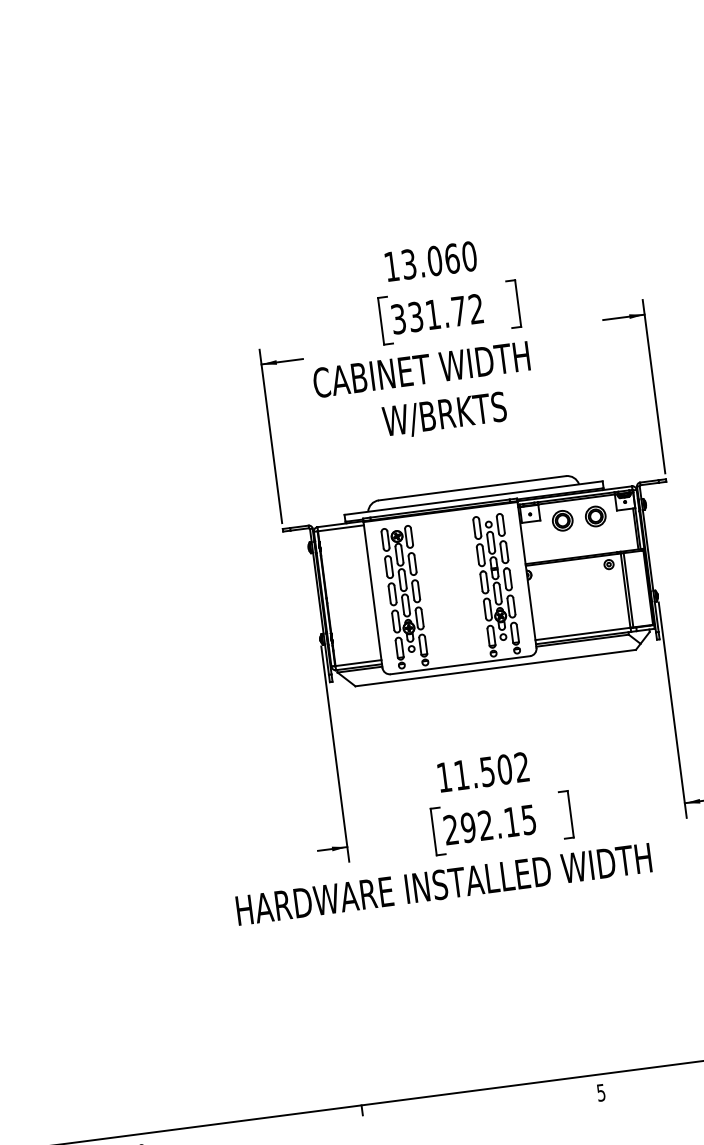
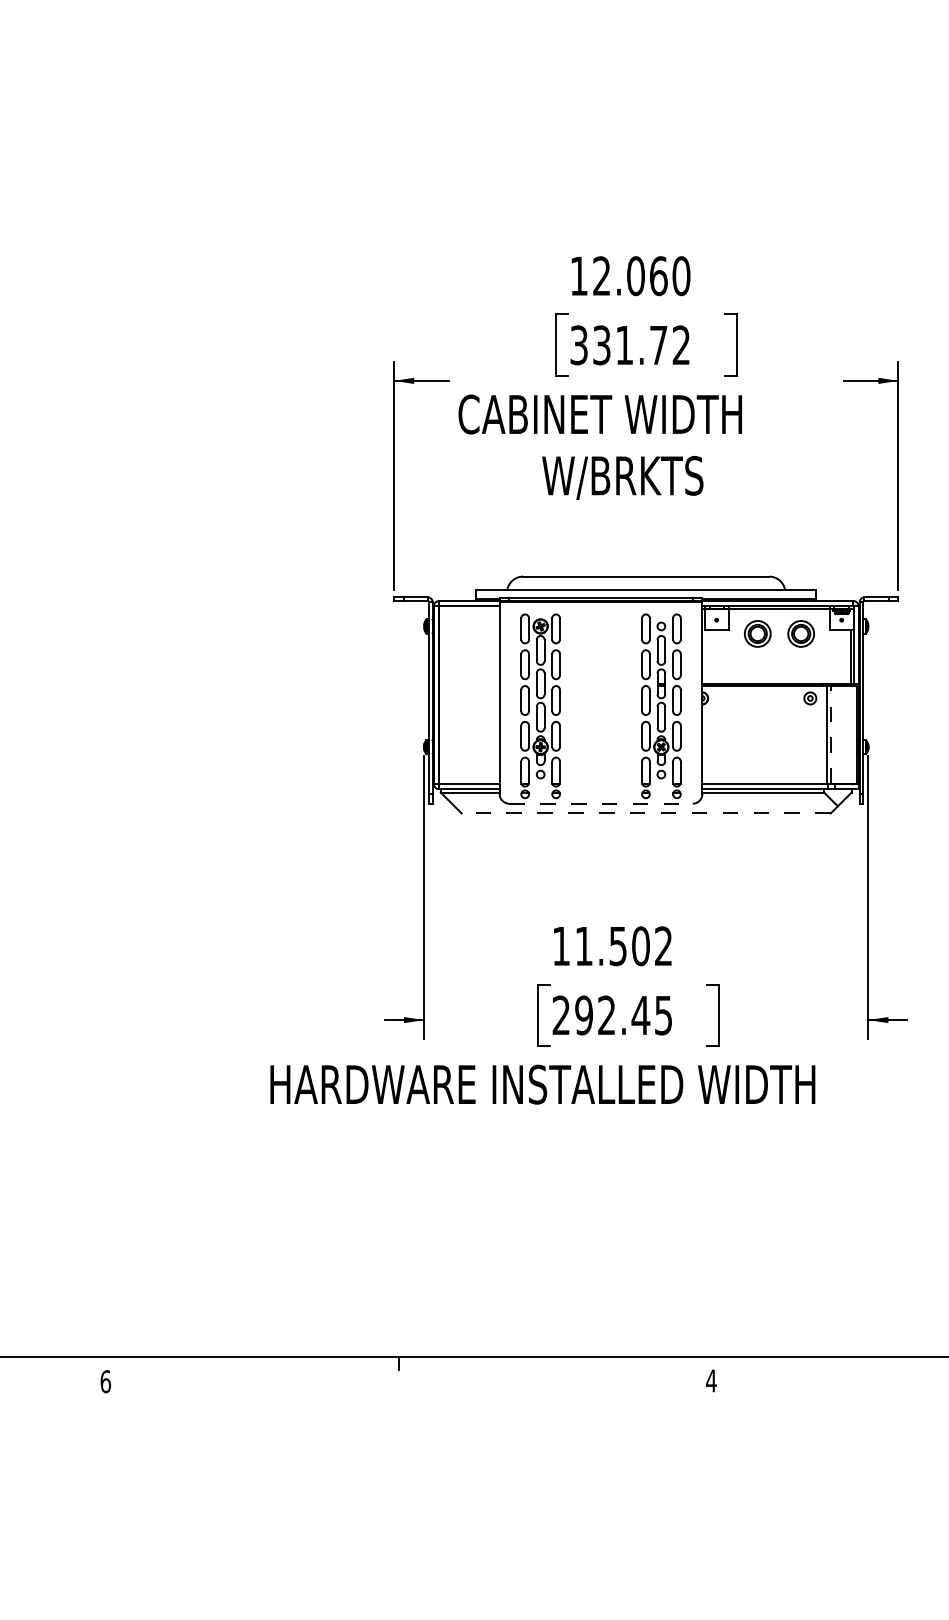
text: (408, 264) -> (601, 276), 13.060 -> 12.060
line: (628, 589) -> (831, 734), solid -> dashed
line: (460, 665) -> (601, 803), solid -> dashed
line: (495, 668) -> (646, 813), solid -> dashed
text: (511, 822) -> (640, 1015), 292.15 -> 292.45
text: (601, 1092) -> (711, 1380), 5 -> 4

